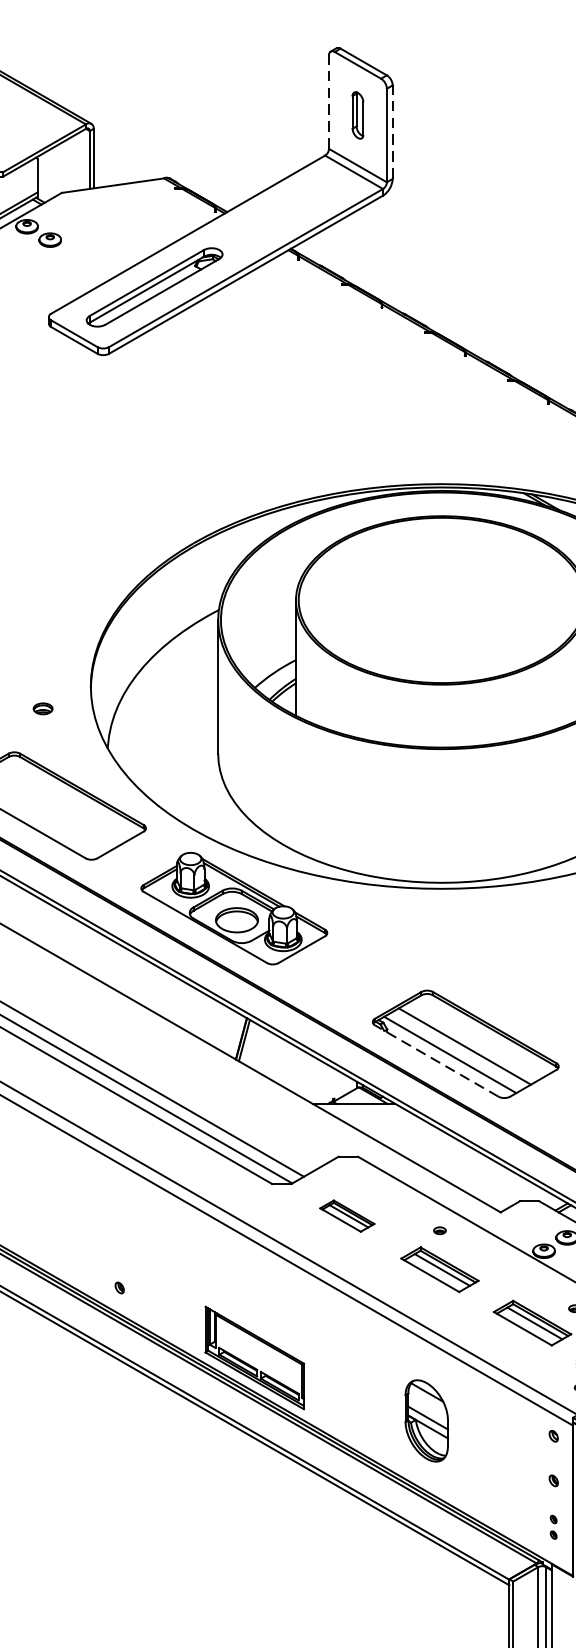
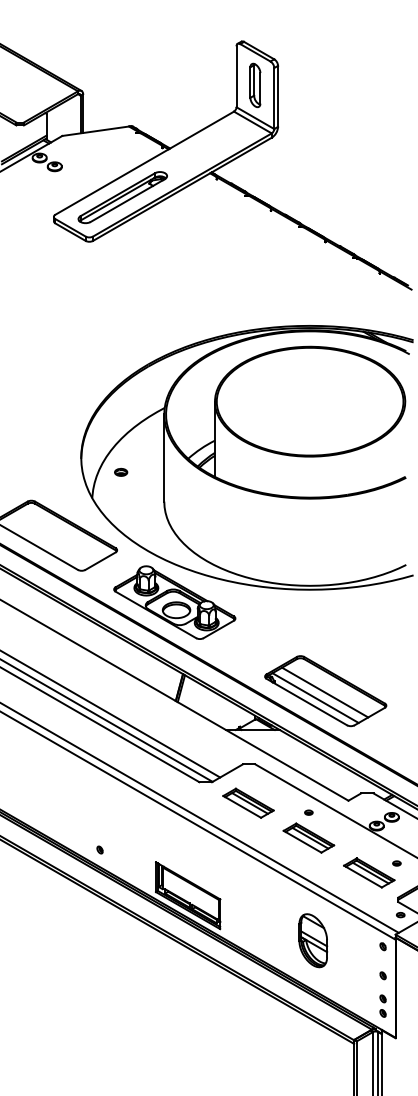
line: (328, 101) -> (236, 76), dashed -> solid
part: (358, 115) -> (255, 85), size x1.43
line: (393, 132) -> (278, 96), dashed -> solid
part: (43, 707) -> (121, 471), moved
line: (436, 1060) -> (306, 701), dashed -> solid
part: (347, 1215) -> (248, 802), size x1.43
part: (427, 1420) -> (313, 940), moved
part: (552, 1526) -> (382, 1005), size x1.43

